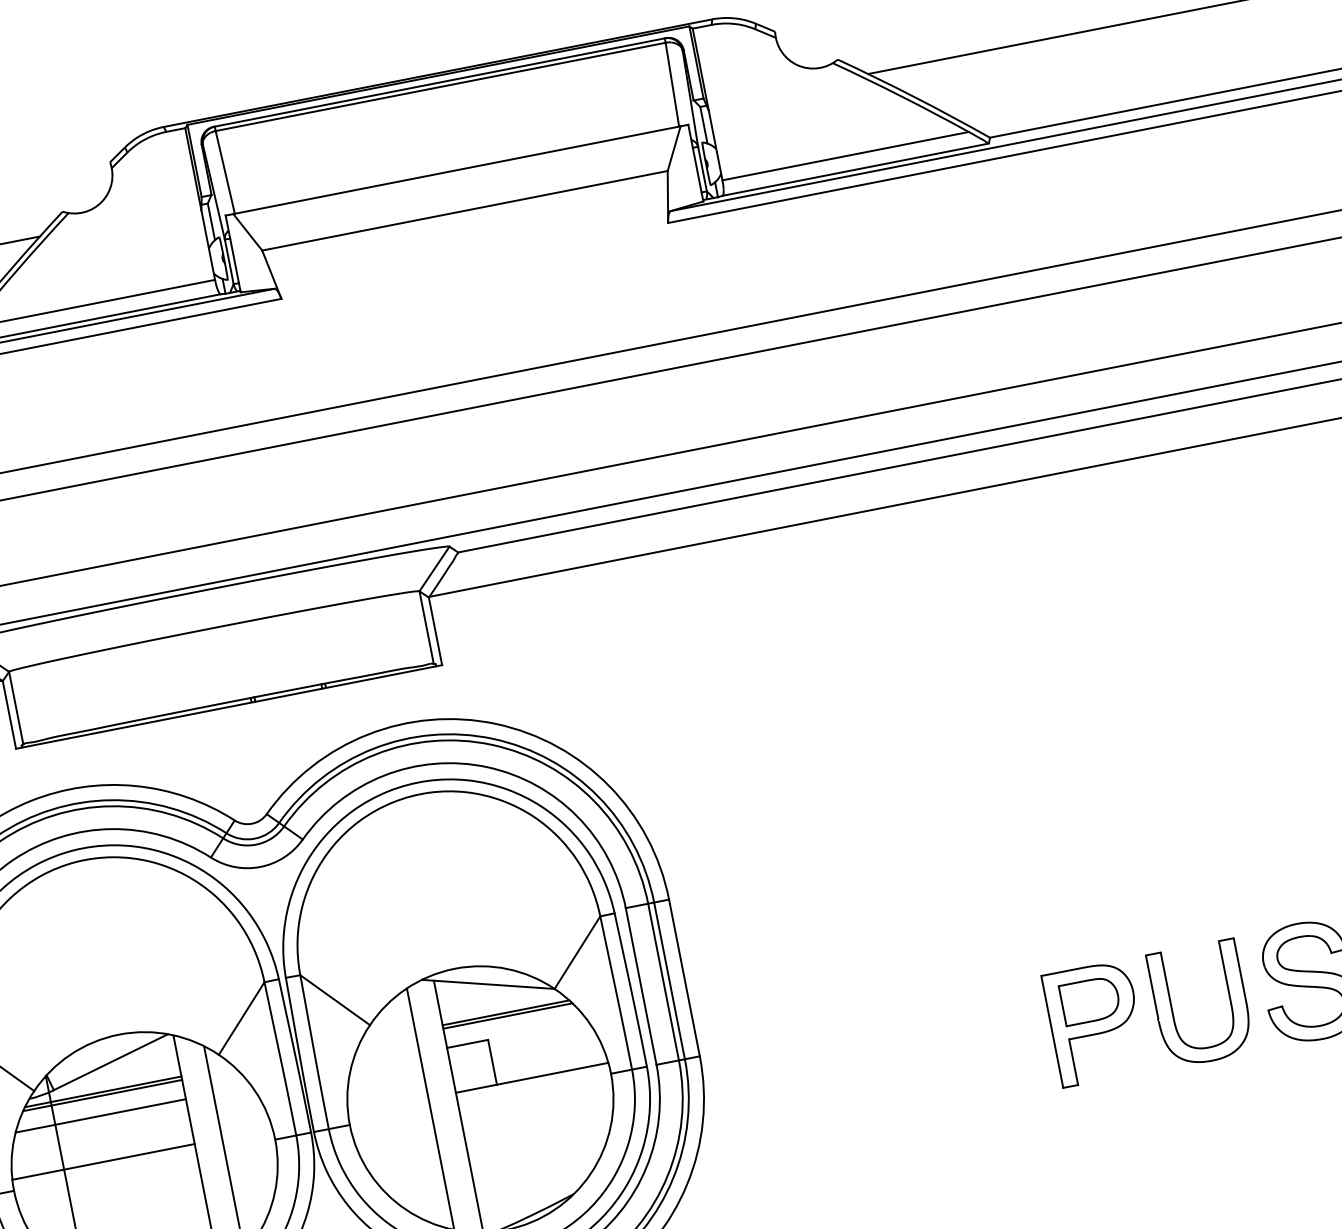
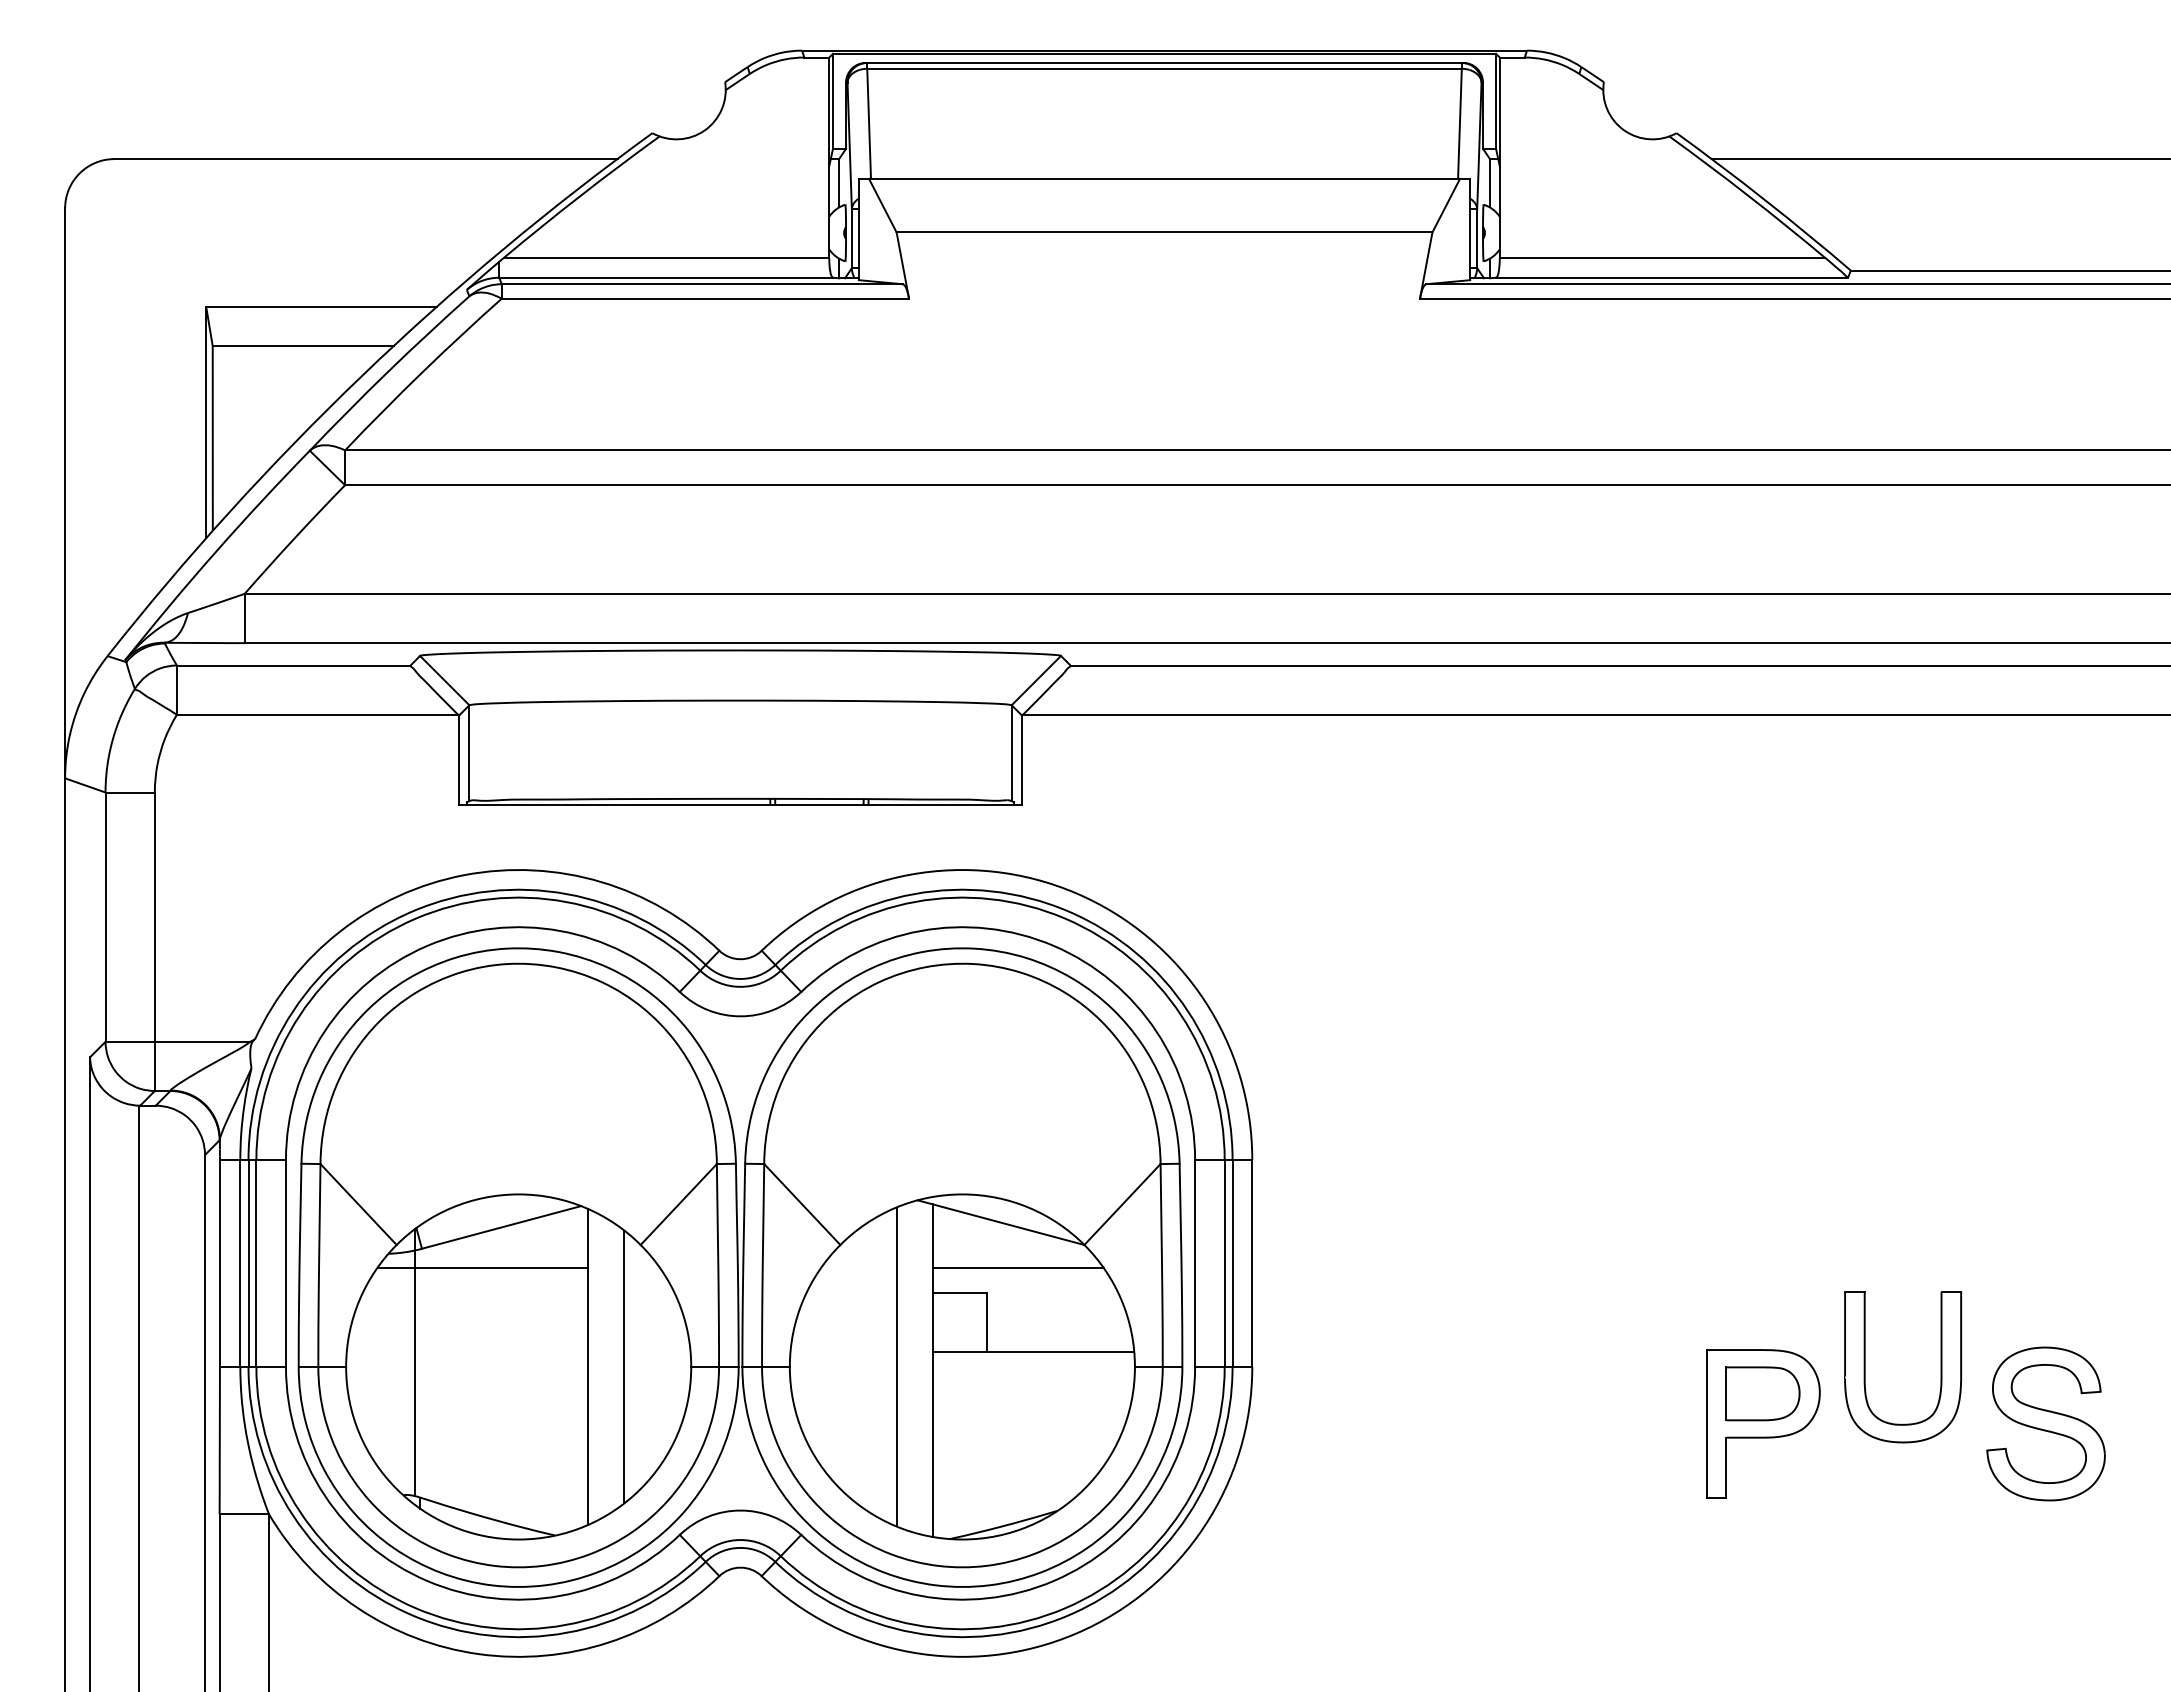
part: (1172, 1009) -> (1865, 1367), moved
line: (506, 1013) -> (1016, 1263), removed
line: (102, 1092) -> (483, 1263), removed
line: (100, 1116) -> (474, 1293), removed
line: (103, 1162) -> (466, 1352), removed

